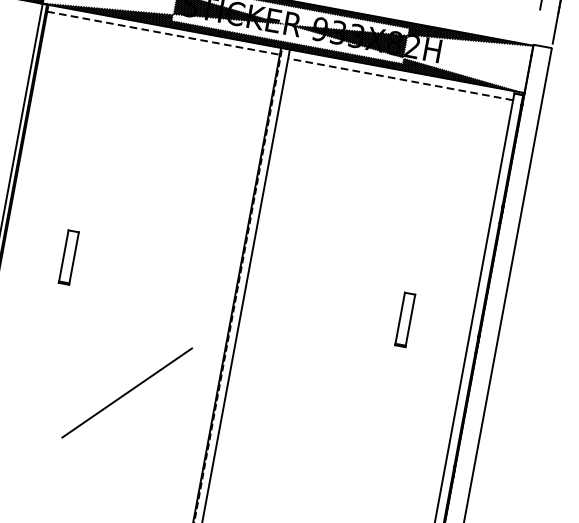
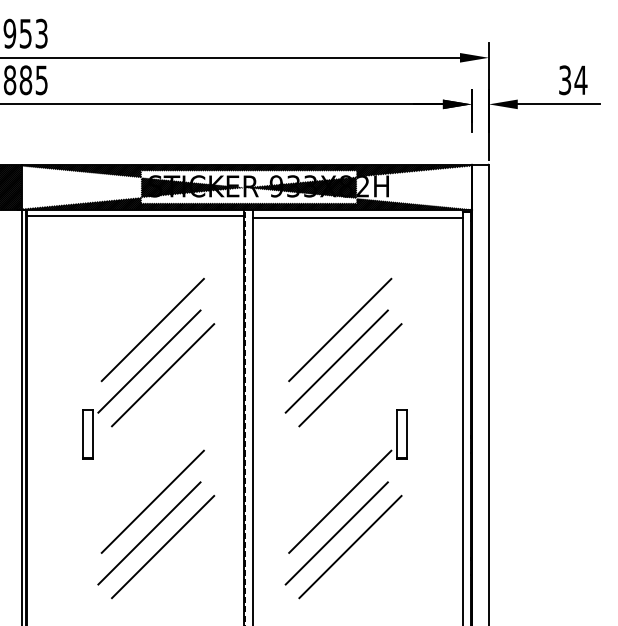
line: (163, 33) -> (135, 216), dashed -> solid
line: (400, 79) -> (357, 218), dashed -> solid
line: (159, 157) -> (152, 329), added
line: (149, 191) -> (149, 361), added
line: (360, 195) -> (340, 329), added
line: (161, 209) -> (163, 375), added
line: (349, 228) -> (336, 361), added
line: (361, 246) -> (350, 375), added
line: (124, 342) -> (152, 501), added
line: (115, 375) -> (149, 533), added
line: (326, 379) -> (340, 501), added
line: (315, 412) -> (336, 533), added
line: (327, 429) -> (350, 546), added

